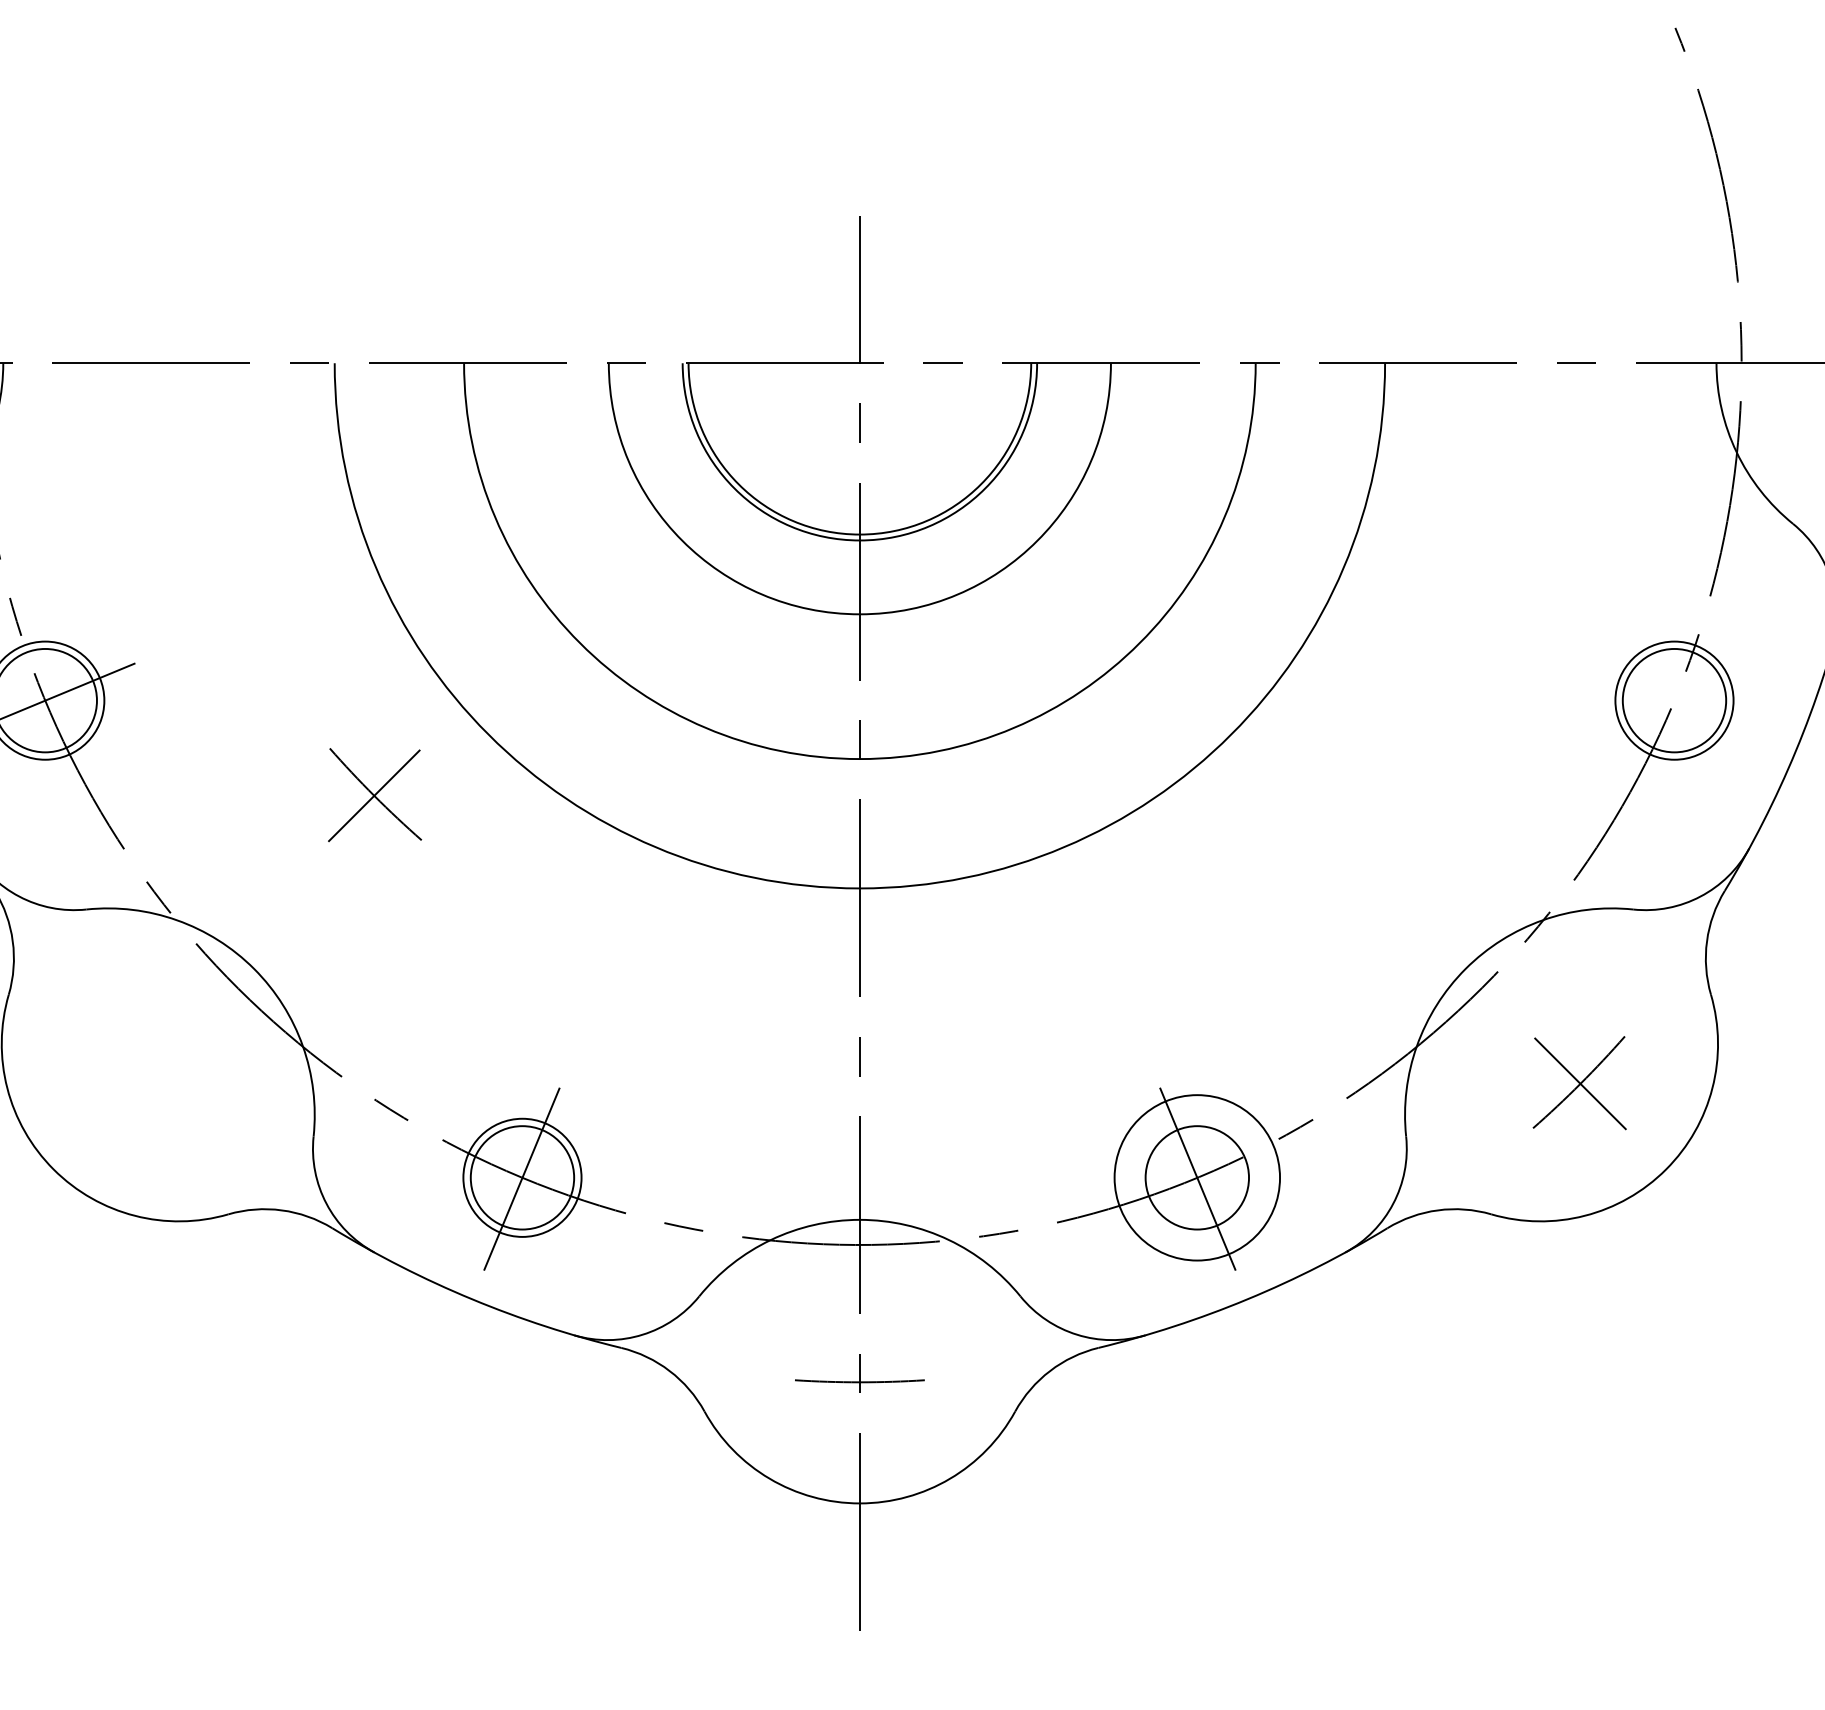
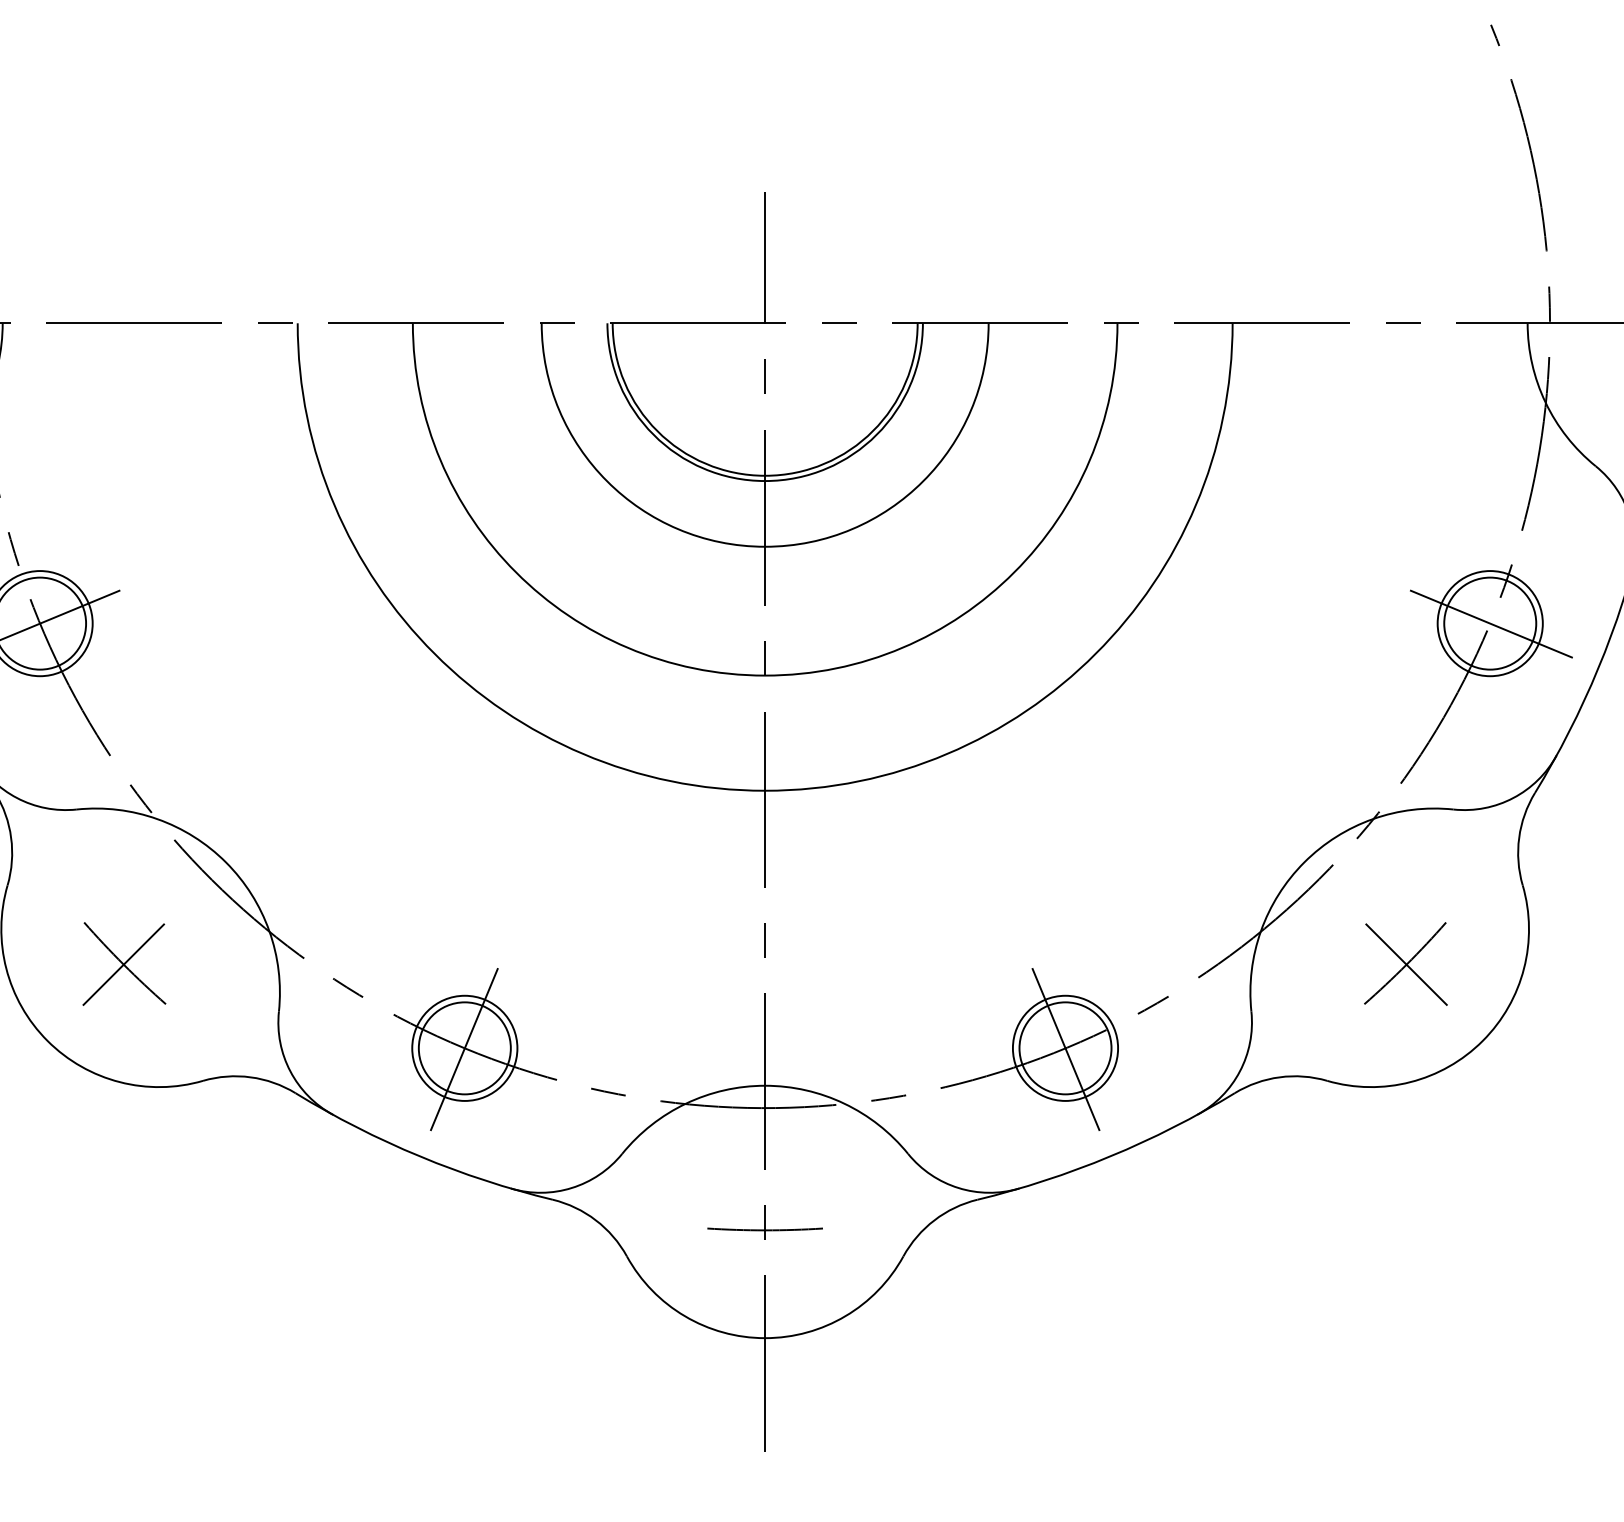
line: (1674, 700) -> (1490, 623), added
part: (375, 795) -> (124, 964), moved
circle: (1197, 1177) -> (1065, 1048), size x0.71

